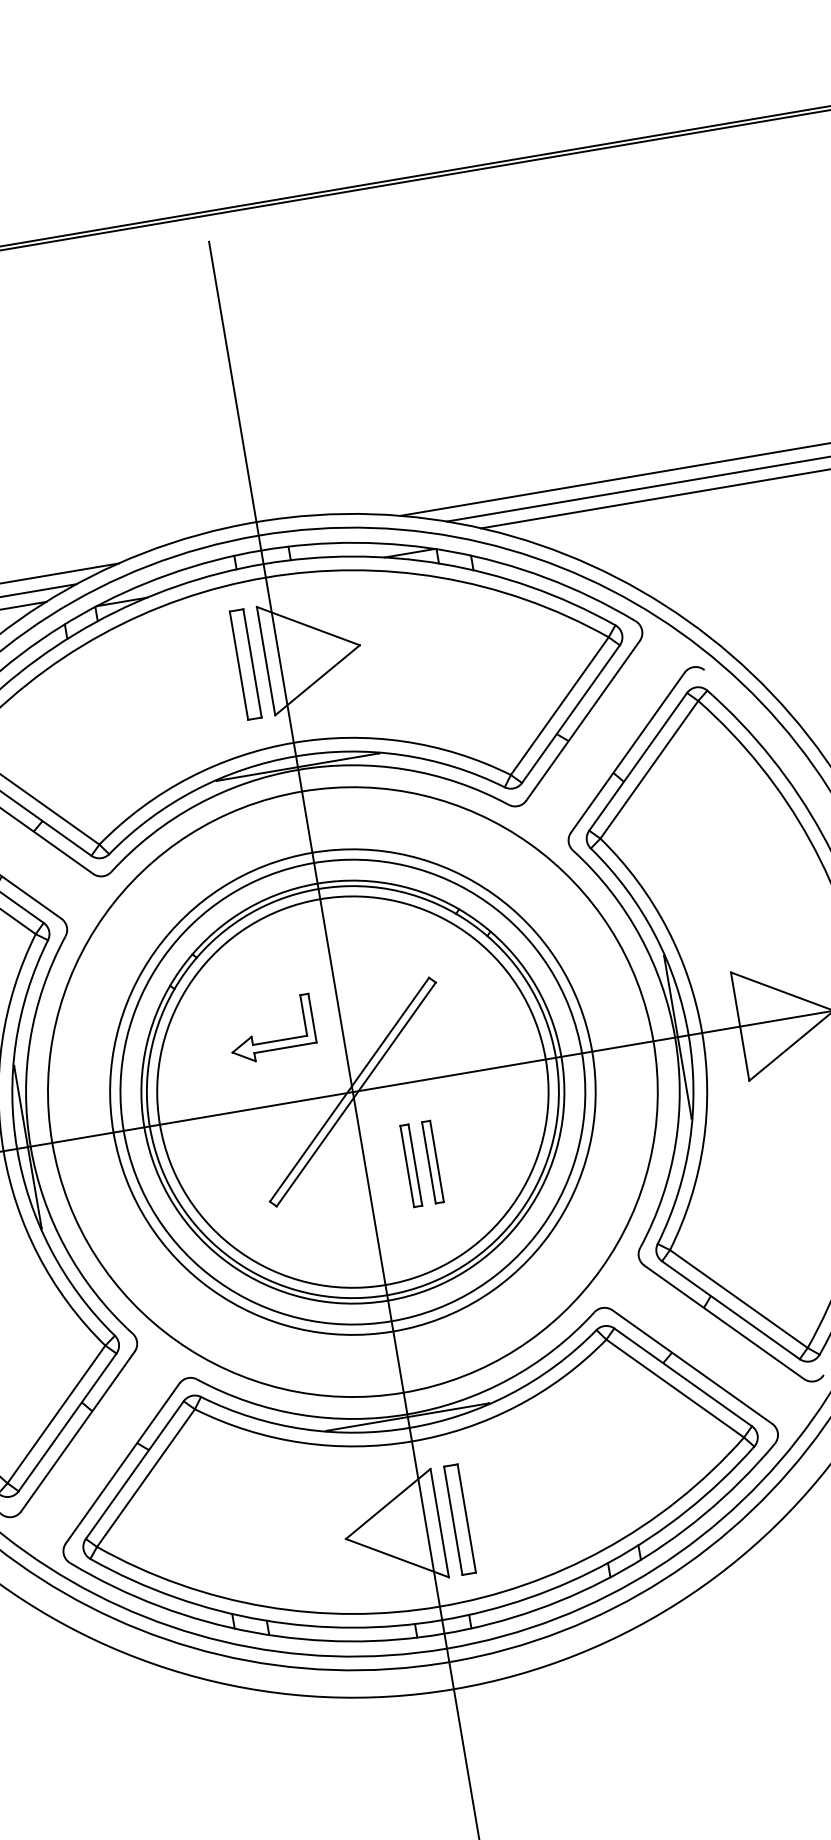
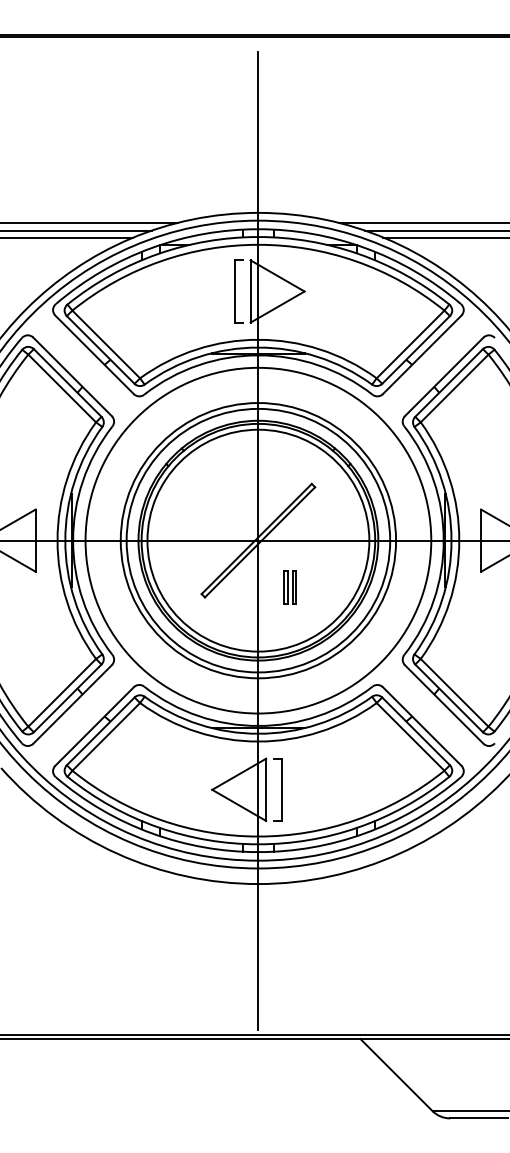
line: (251, 663) -> (242, 291), removed
part: (271, 1030) -> (218, 498), removed
part: (422, 1164) -> (290, 587), size x0.7
line: (452, 1520) -> (273, 789), removed

